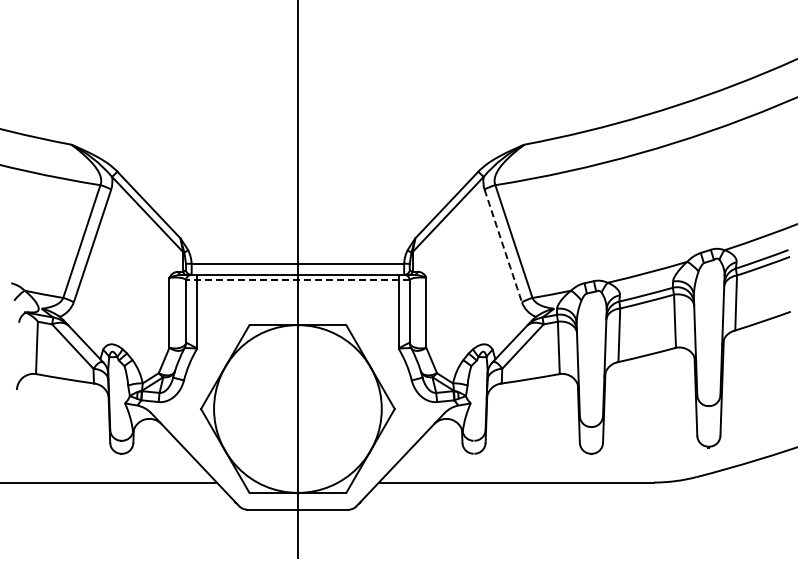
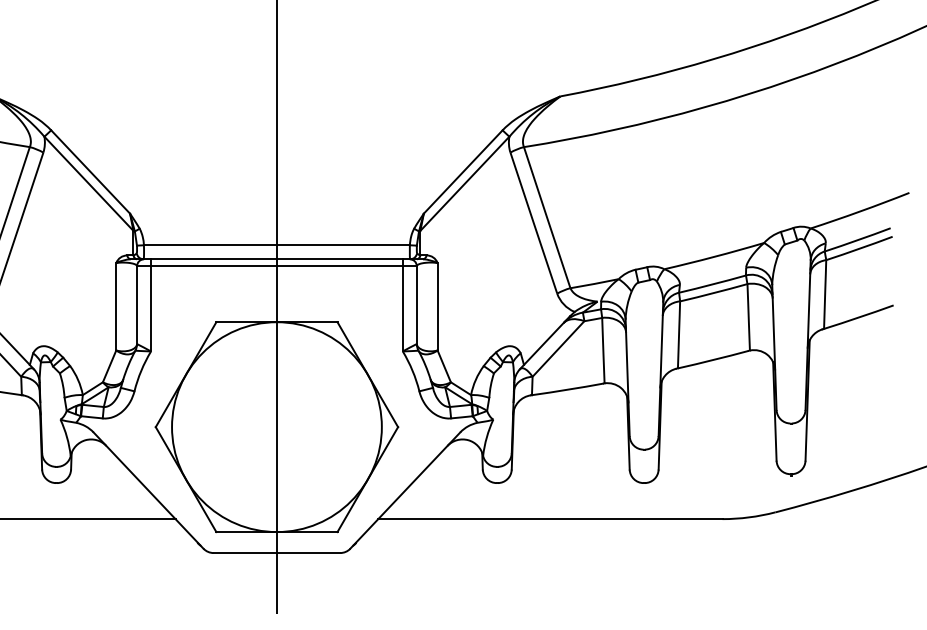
arc: (503, 246) -> (534, 223), dashed -> solid
line: (297, 280) -> (276, 266), dashed -> solid

